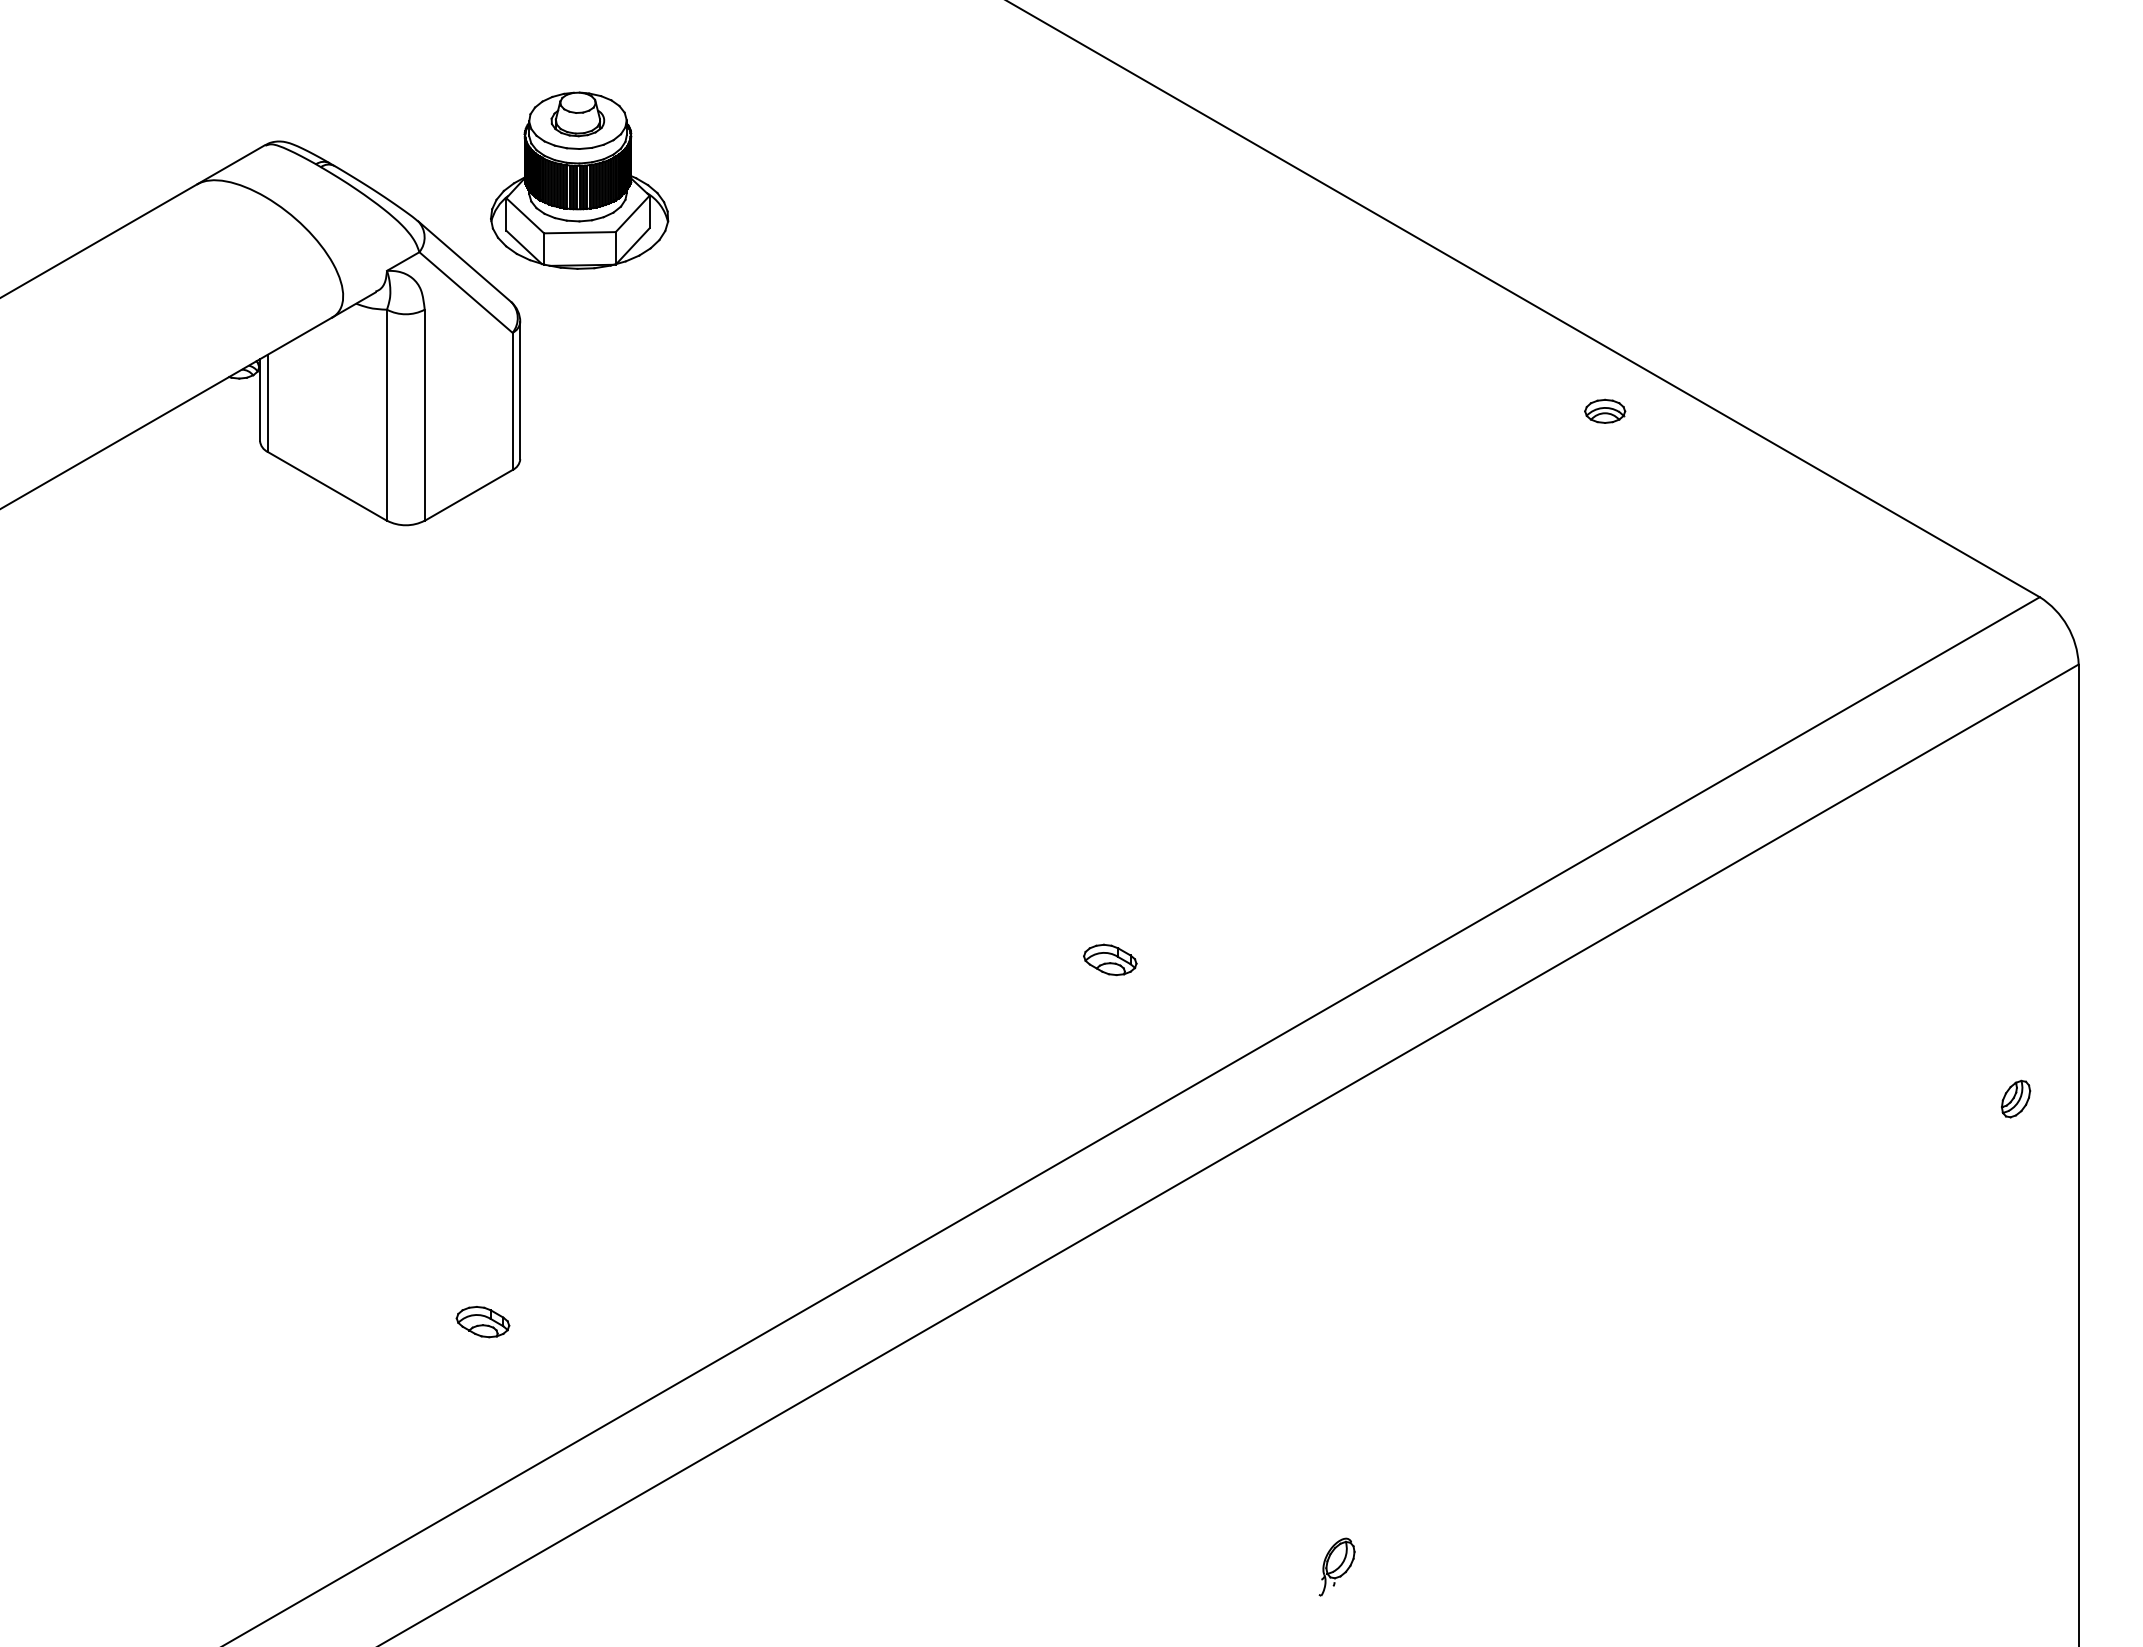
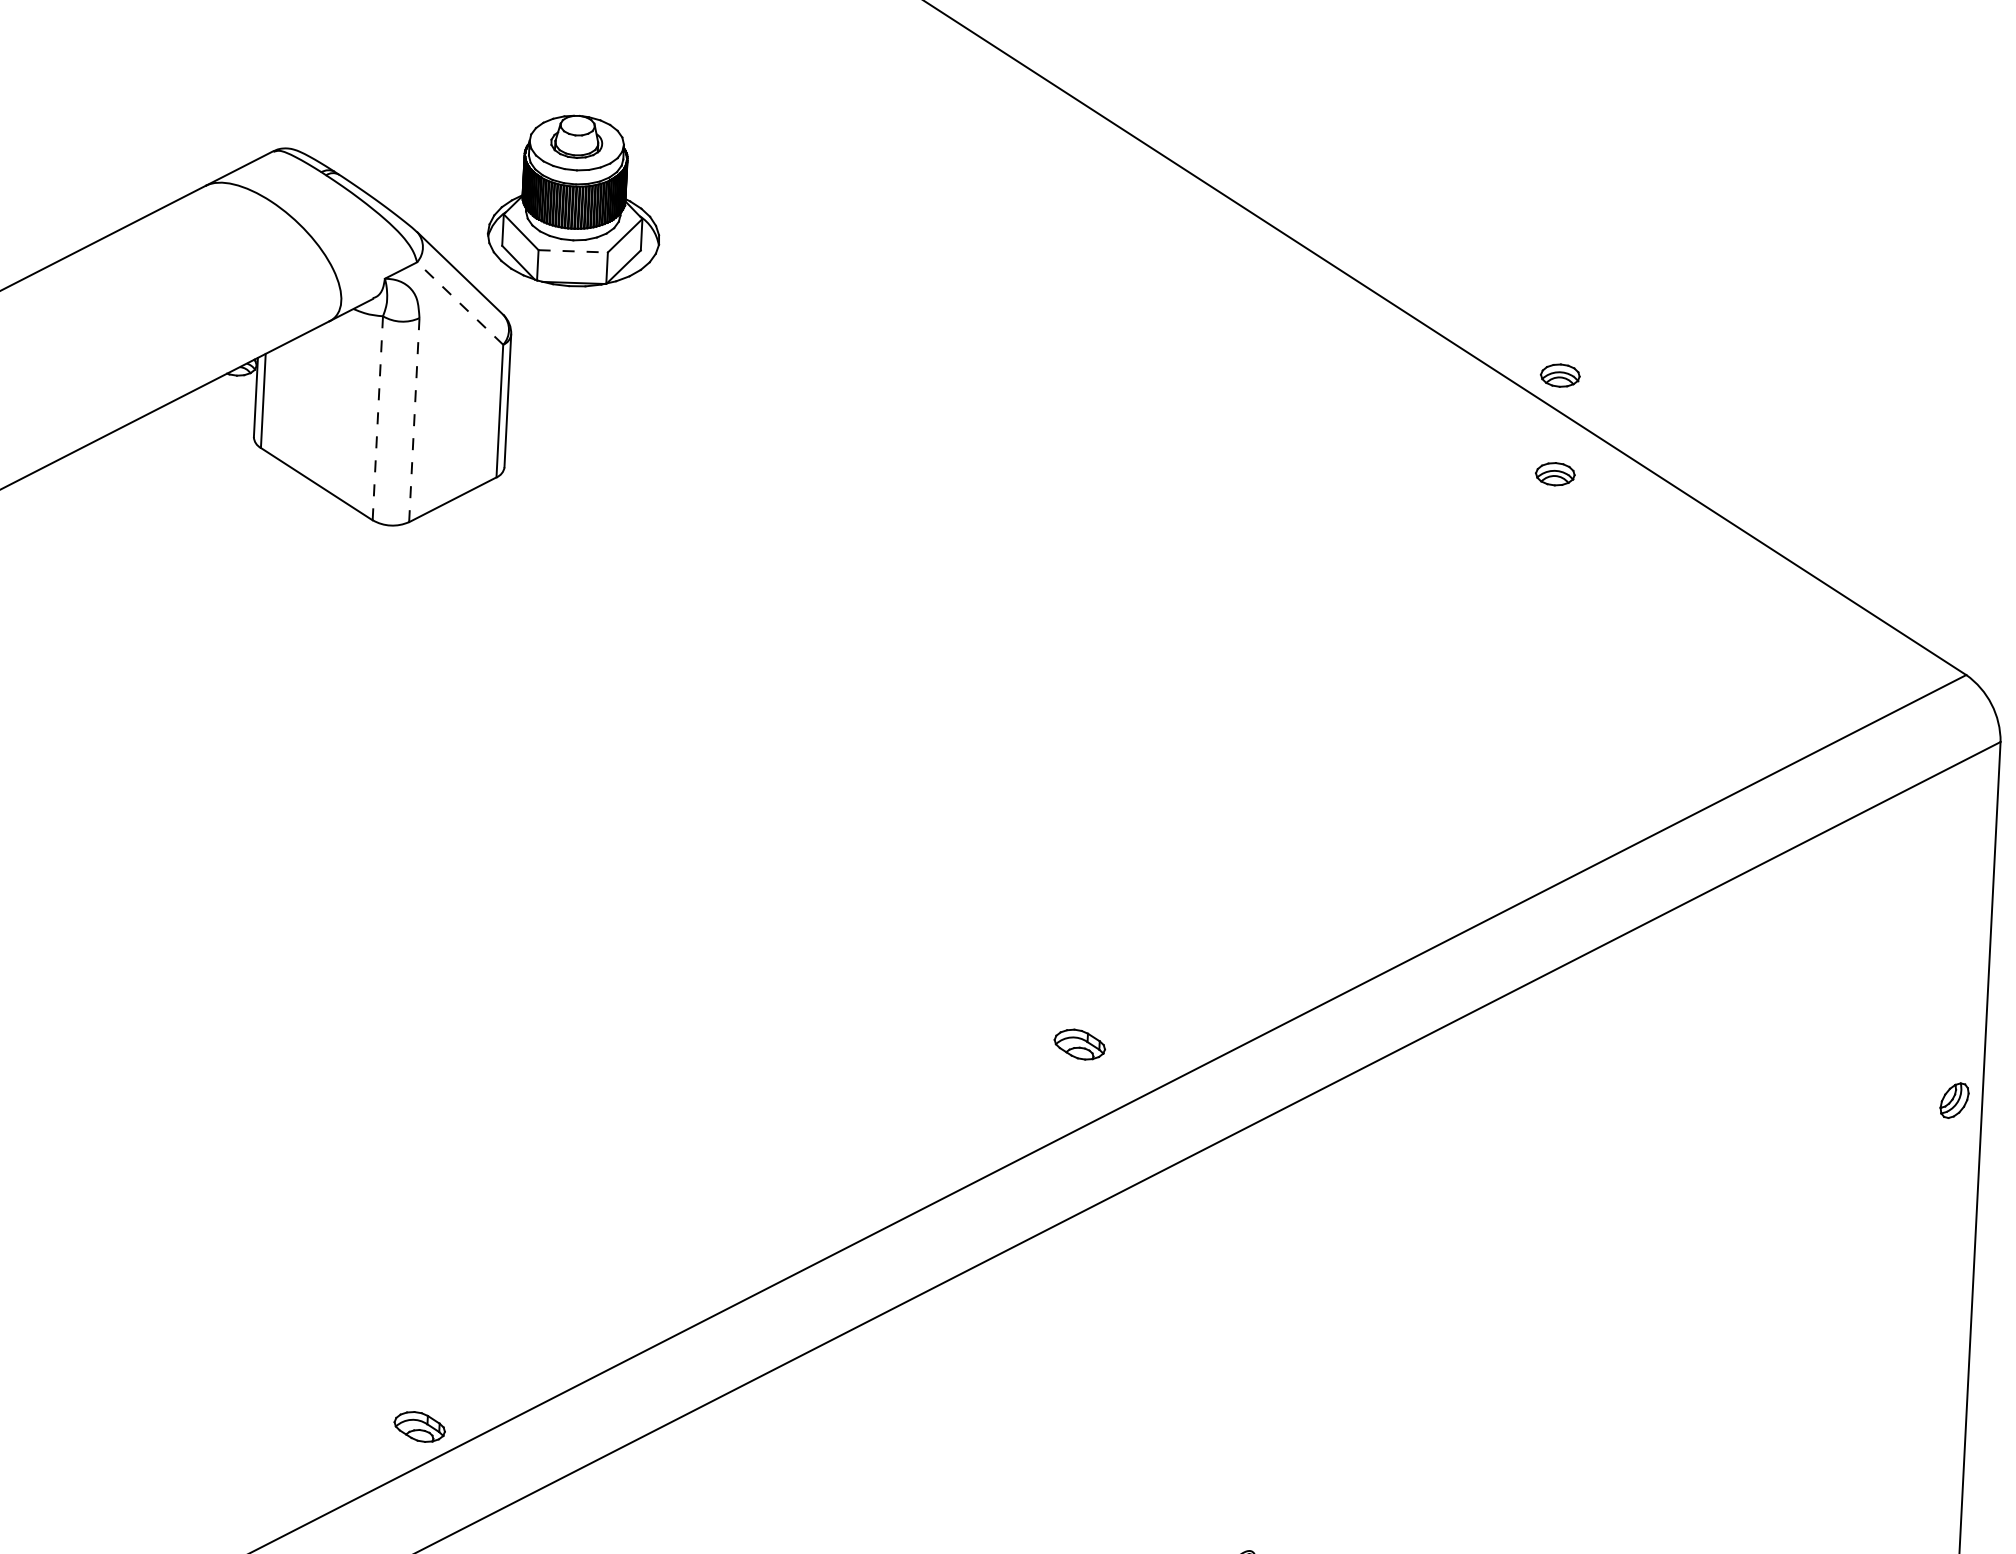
line: (579, 232) -> (572, 251), solid -> dashed
line: (466, 292) -> (460, 303), solid -> dashed
part: (1605, 308) -> (1560, 374), added
line: (387, 415) -> (378, 418), solid -> dashed
line: (424, 415) -> (414, 420), solid -> dashed
part: (1110, 959) -> (1080, 1044), moved
part: (2016, 1098) -> (1955, 1100), moved
part: (482, 1322) -> (419, 1427), moved

